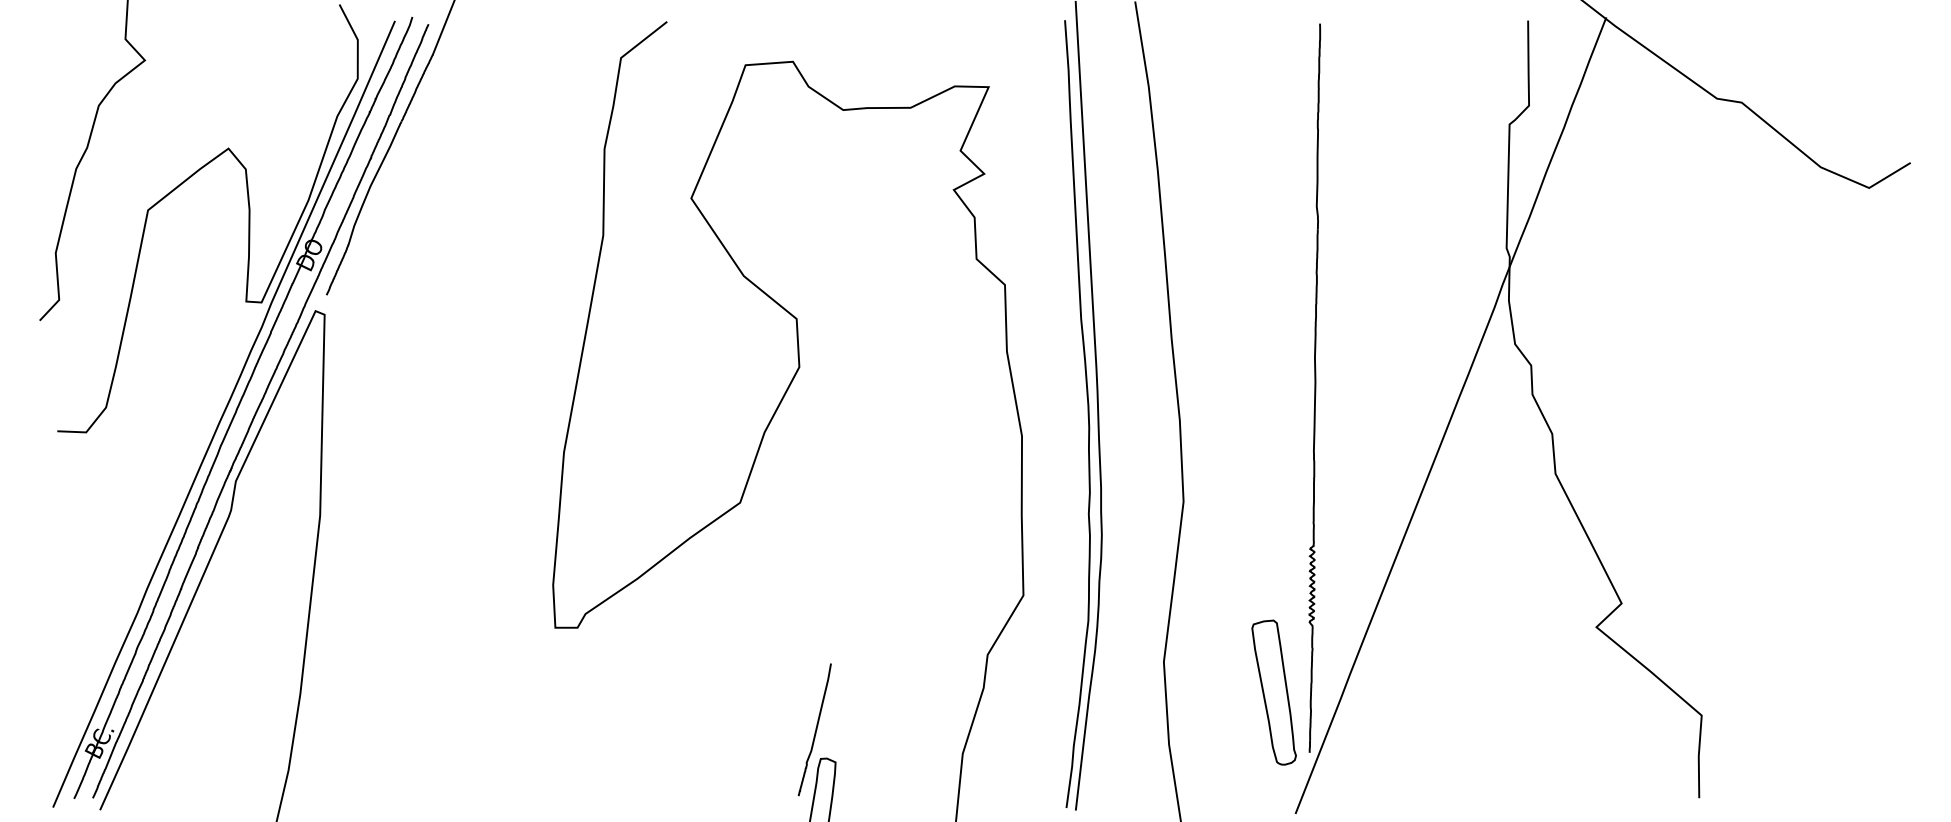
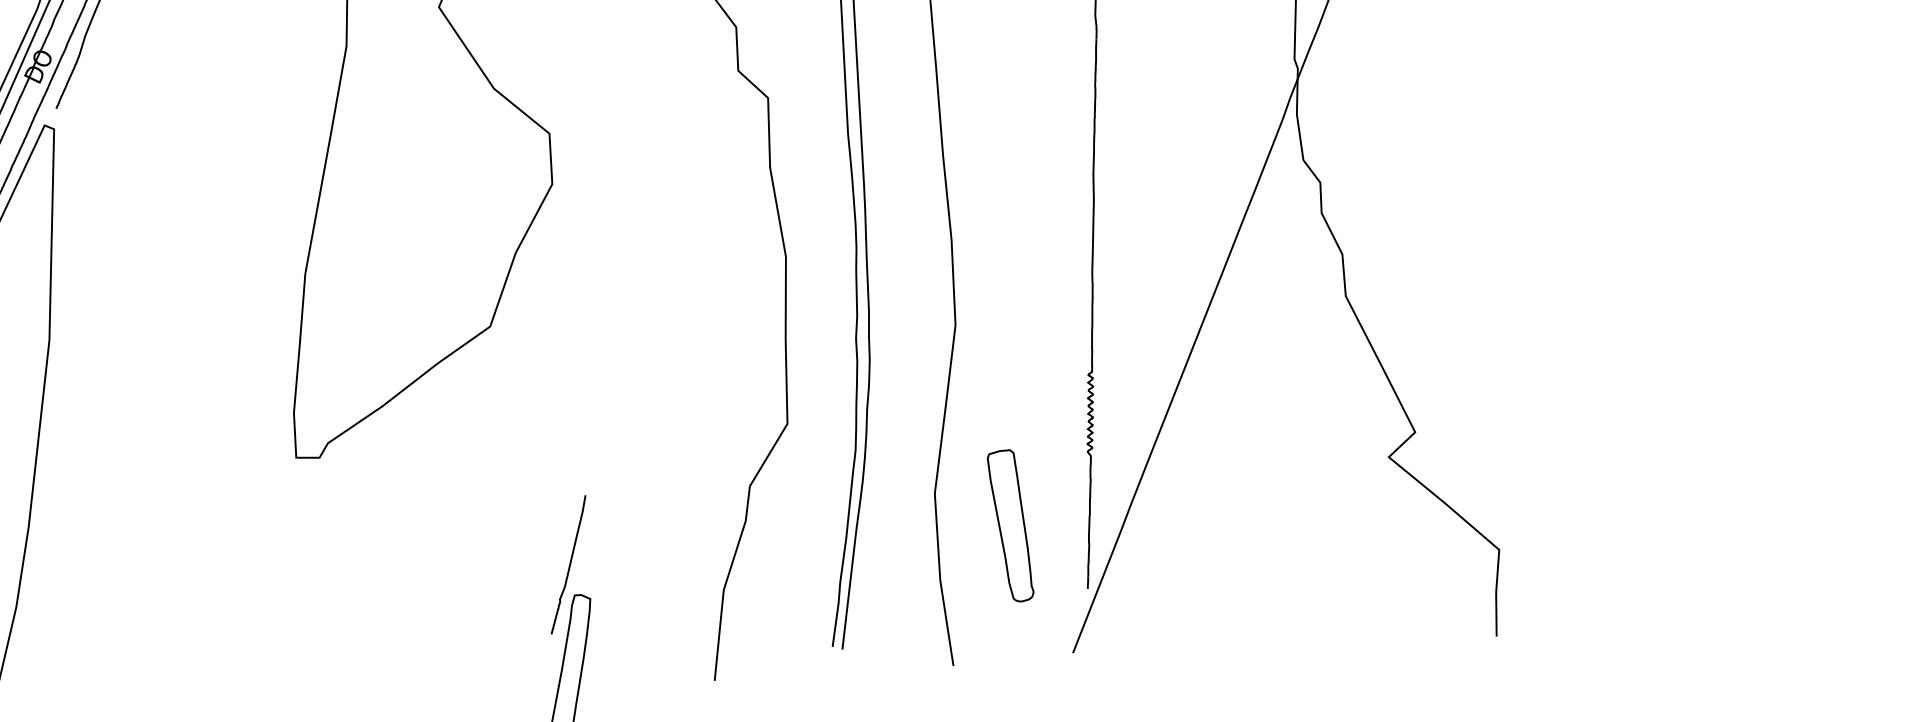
part: (1273, 692) -> (1009, 525), moved

